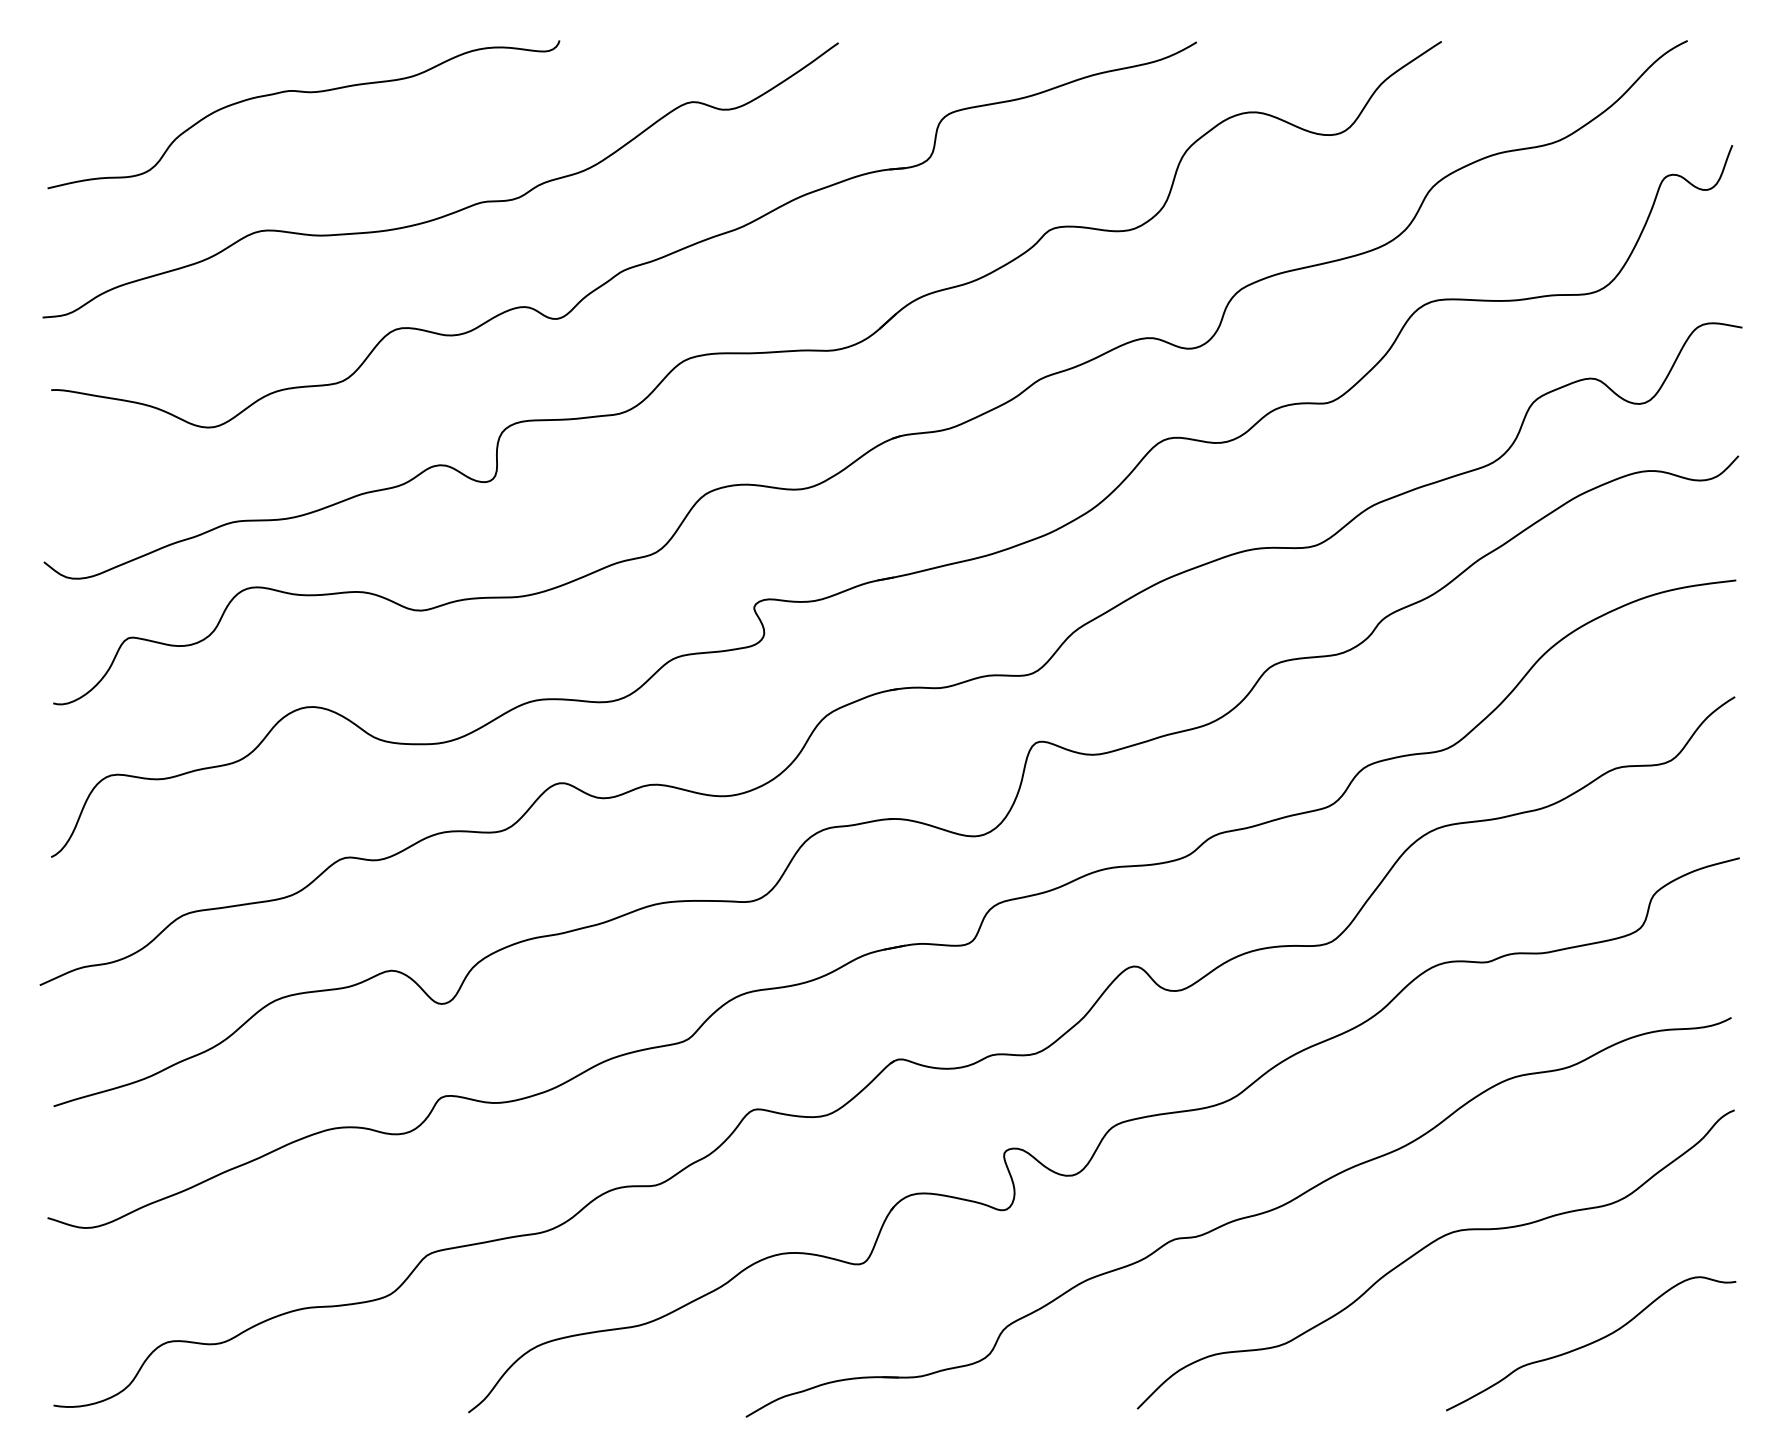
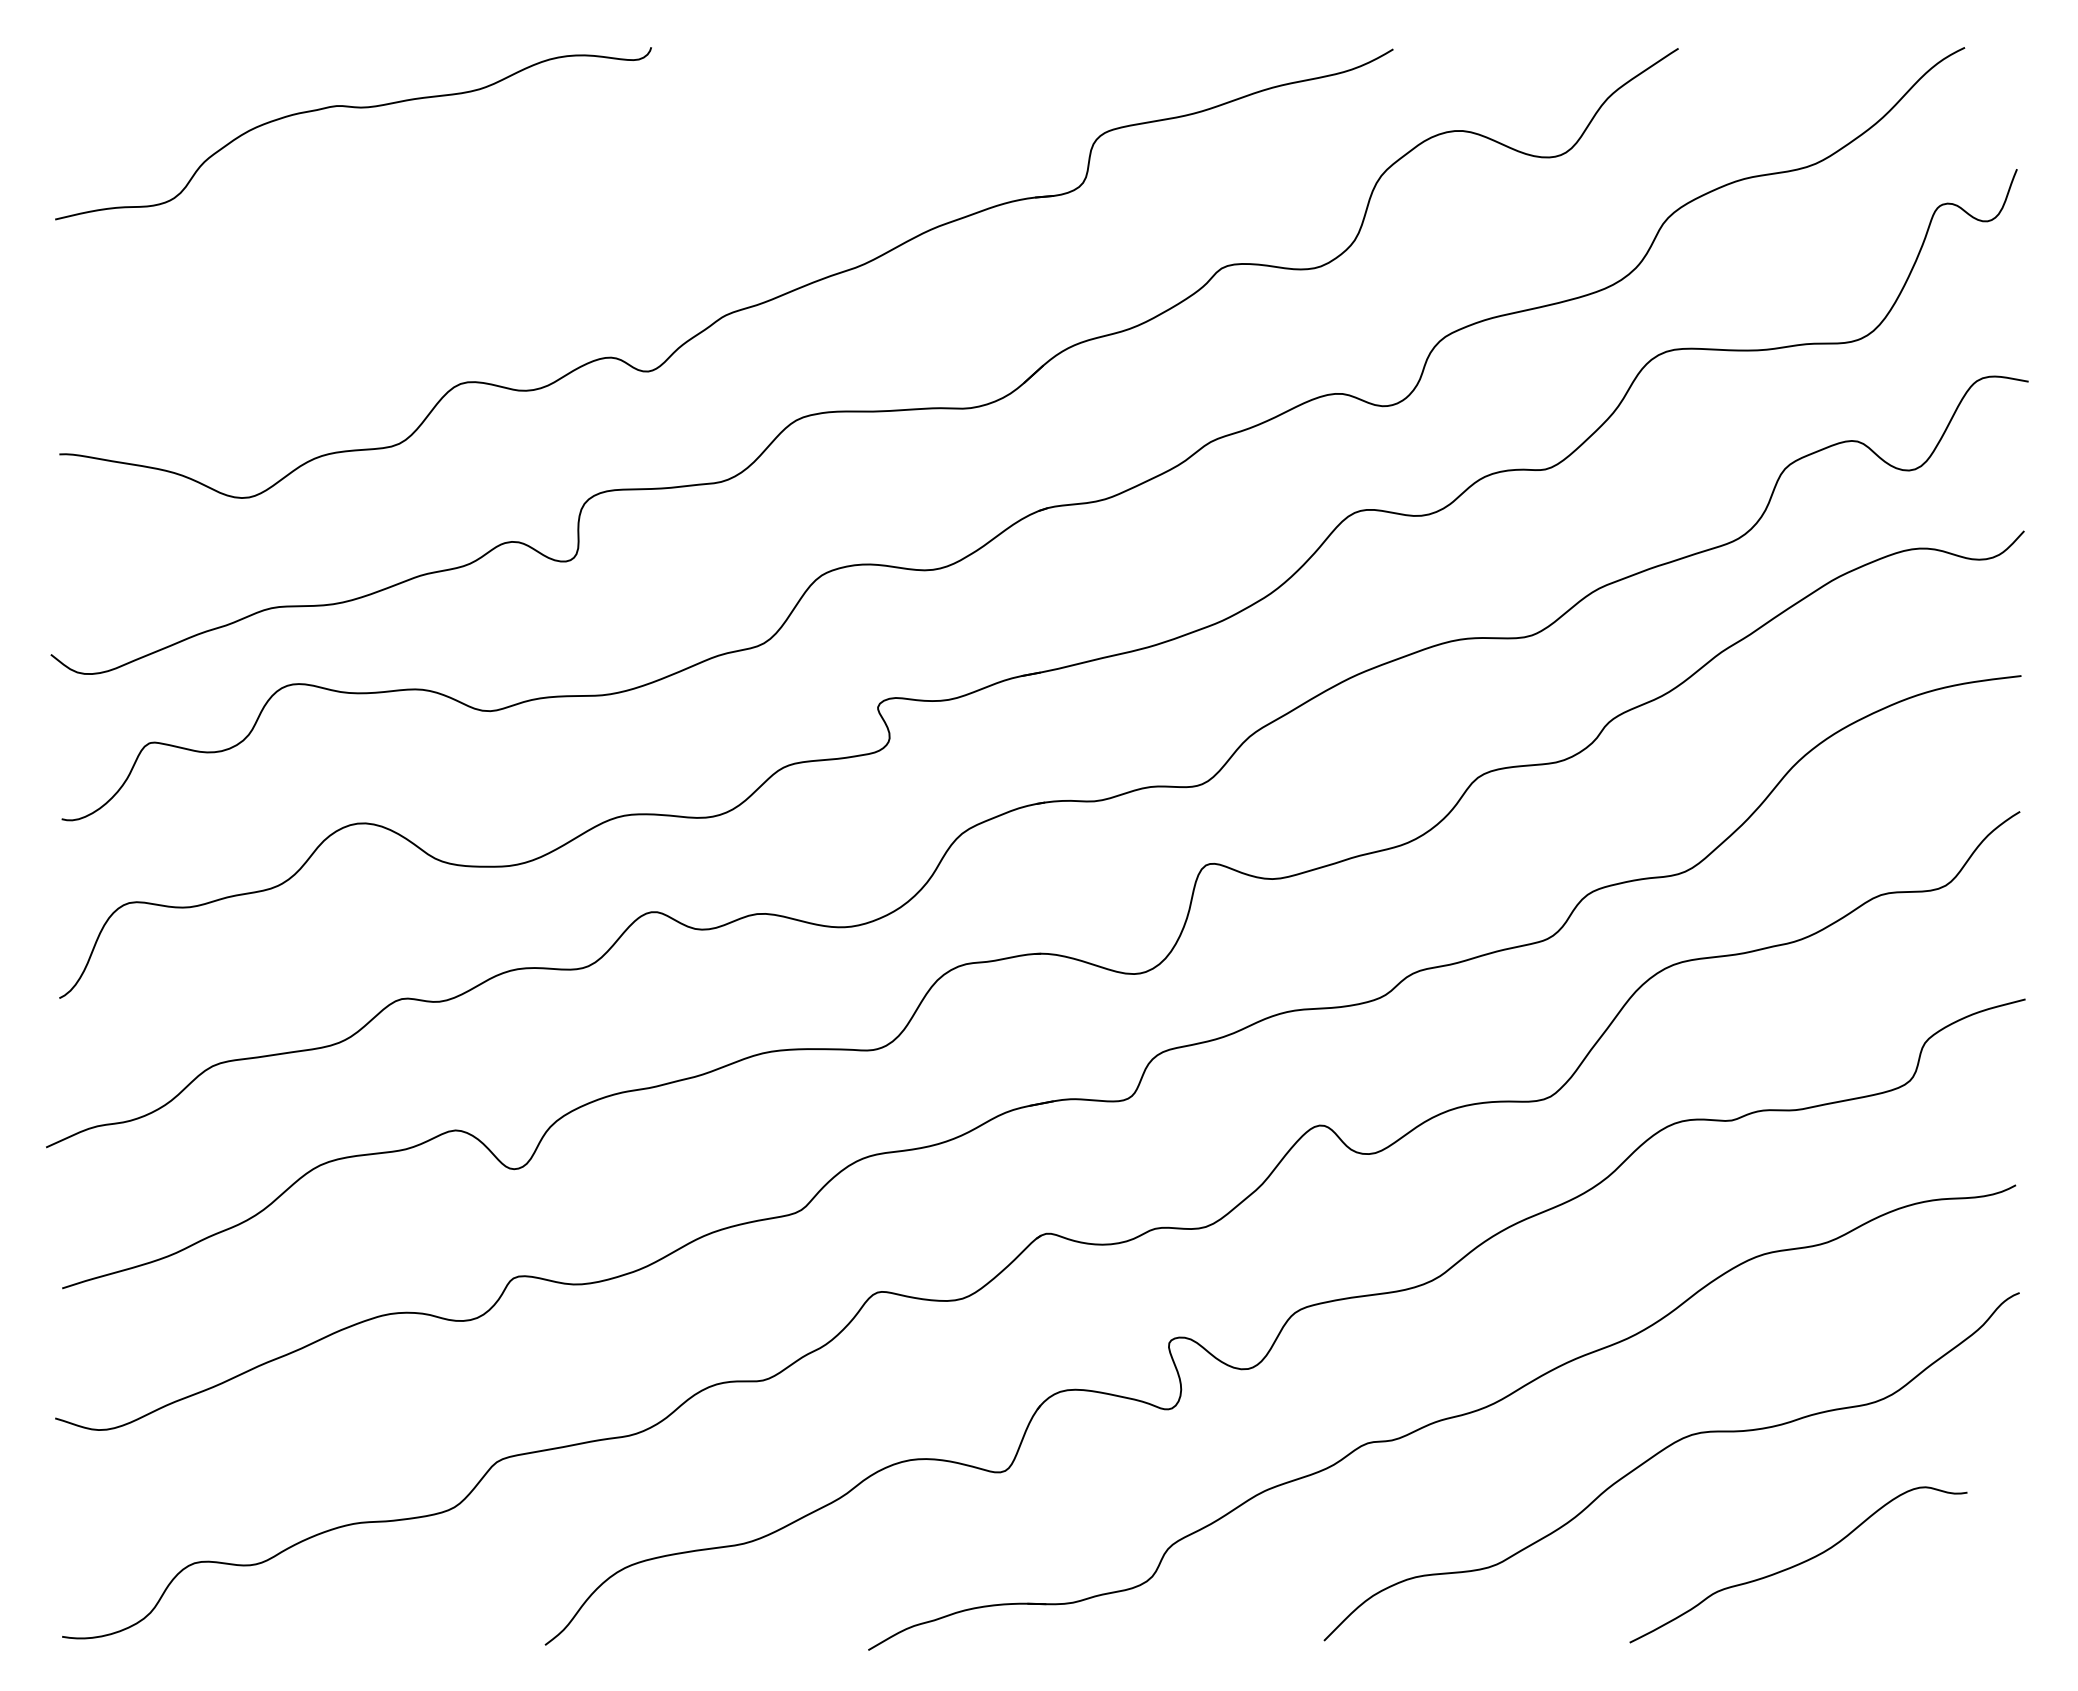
curve: (454, 211) -> (528, 246), removed
curve: (1591, 1343) -> (1798, 1564), moved

